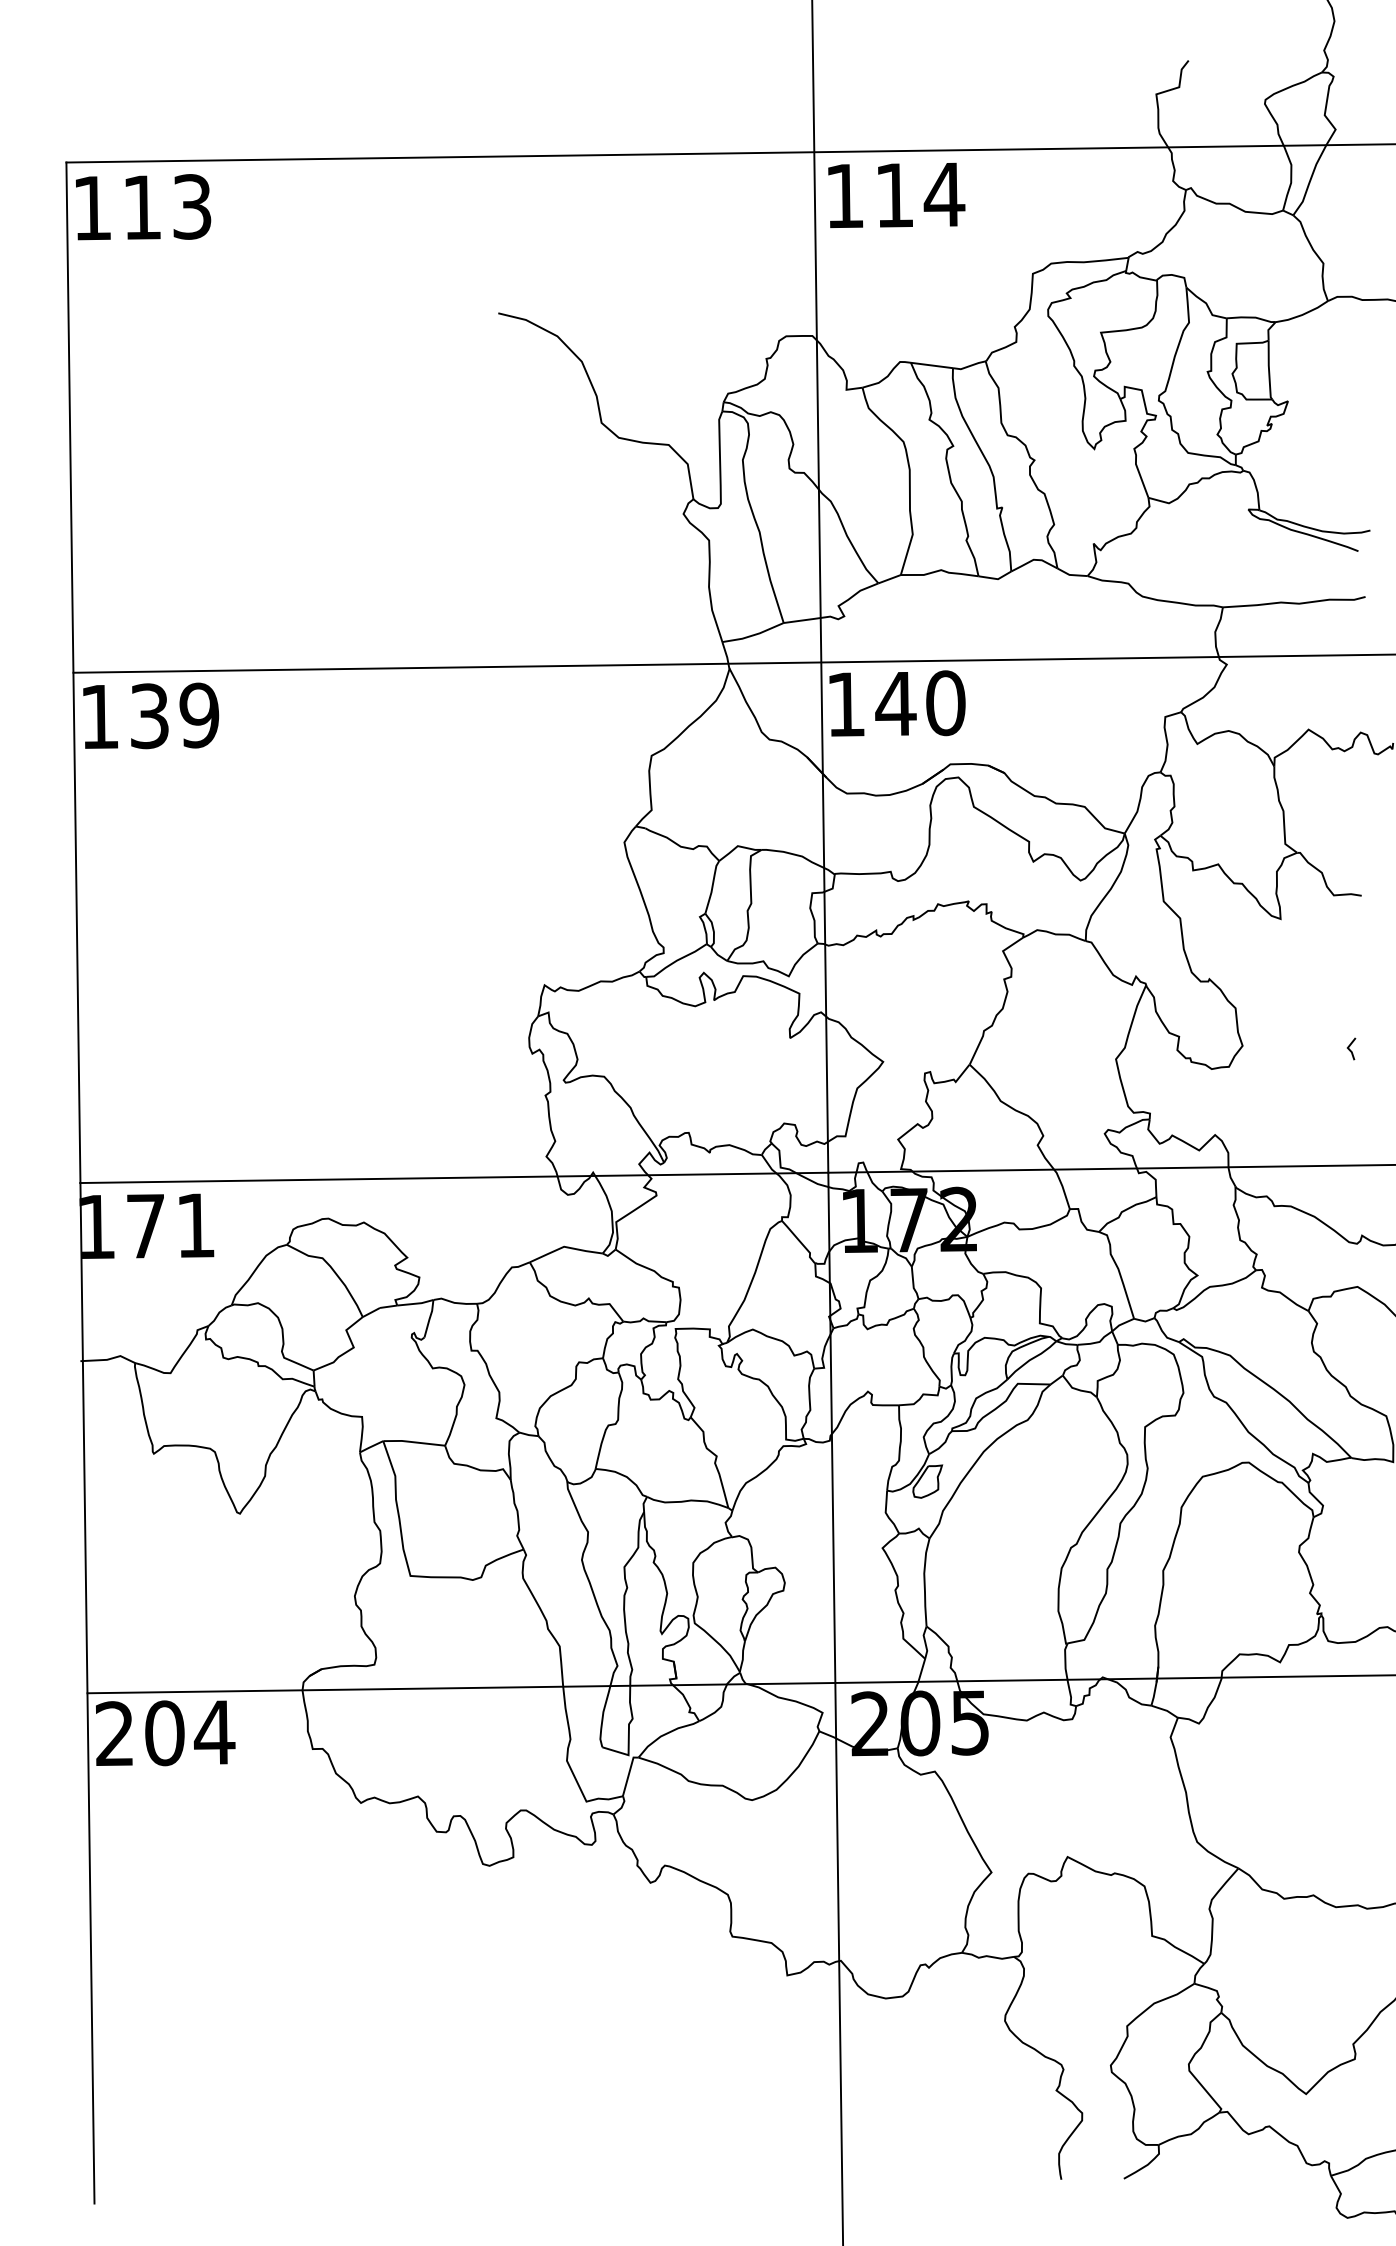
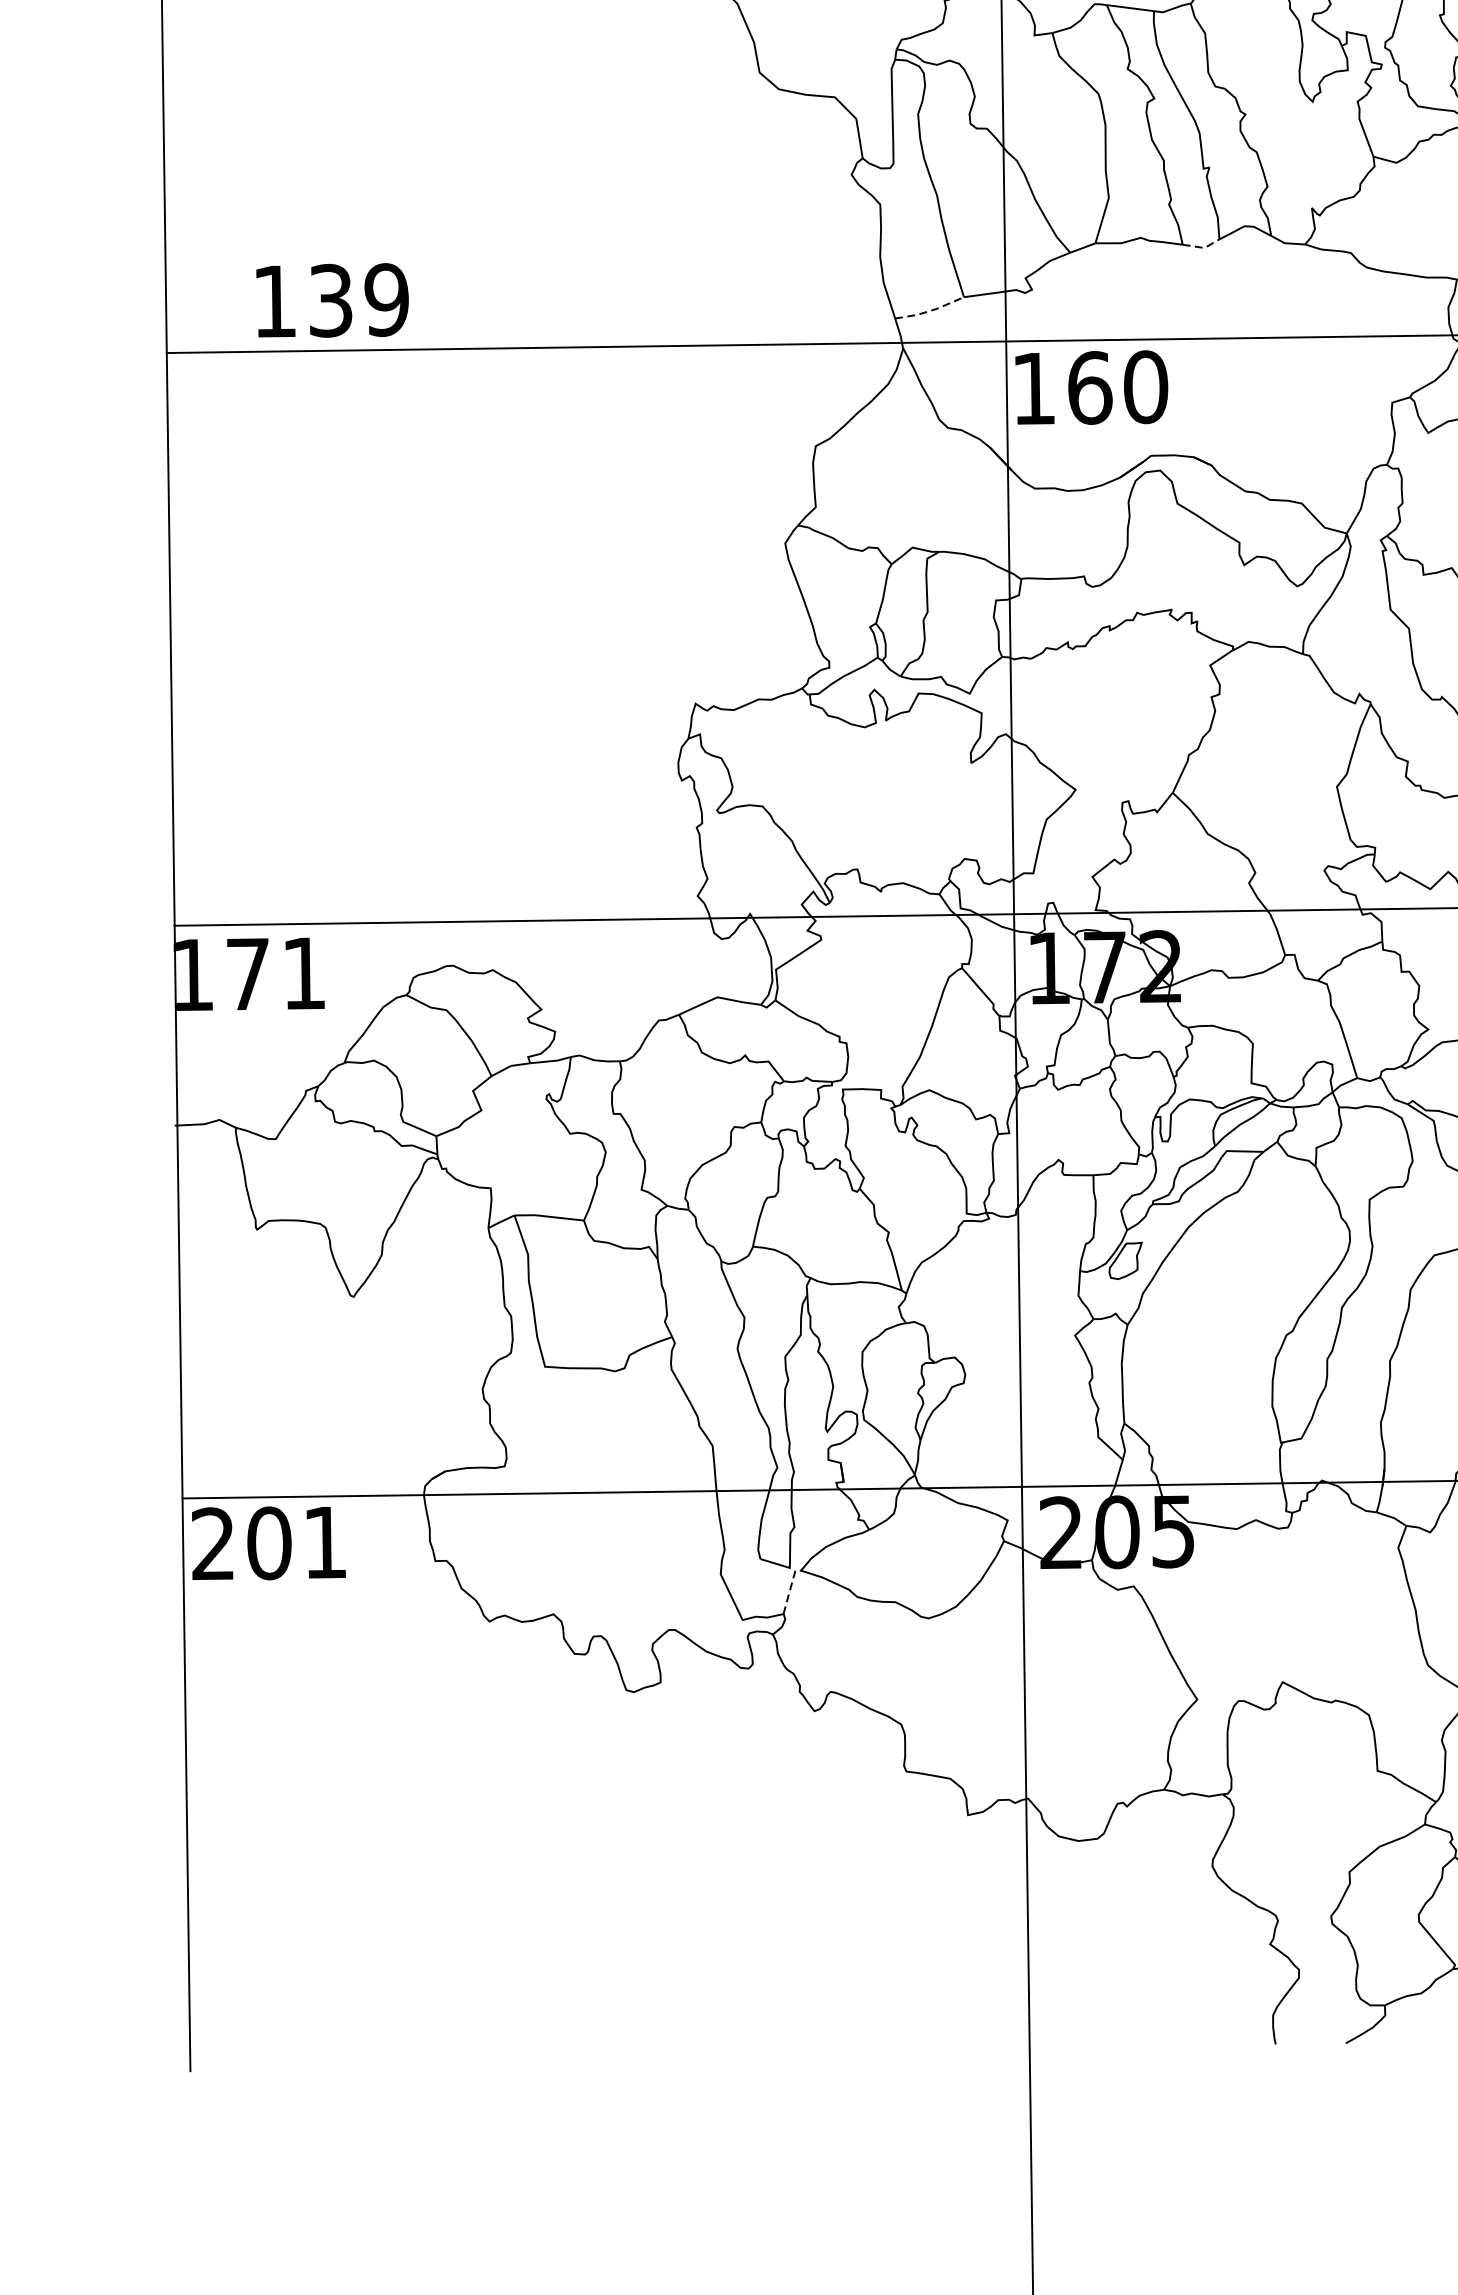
line: (997, 579) -> (1203, 248), solid -> dashed
line: (754, 635) -> (931, 311), solid -> dashed
text: (895, 703) -> (1089, 387), 140 -> 160
text: (151, 715) -> (332, 299), moved
text: (214, 1732) -> (325, 1542), 204 -> 201
line: (629, 1773) -> (790, 1588), solid -> dashed

